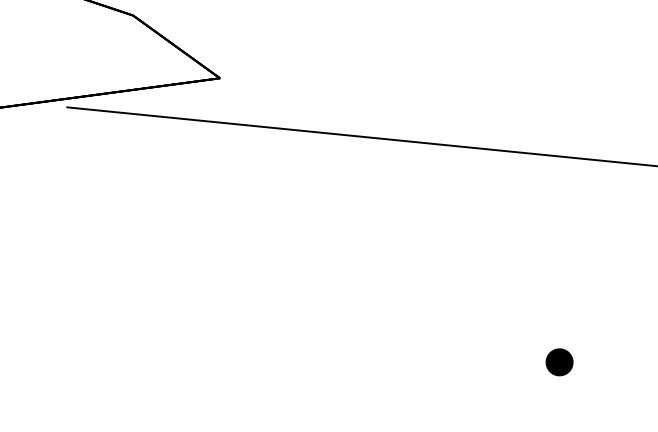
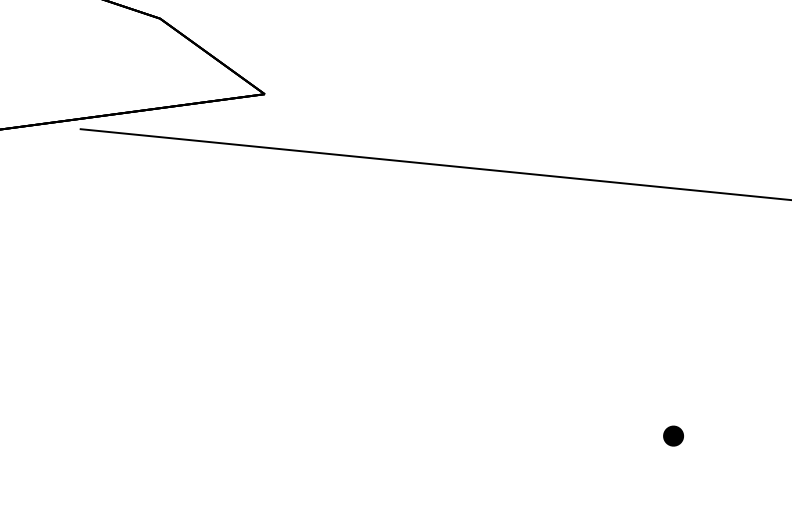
part: (559, 361) -> (673, 435), size x0.62

